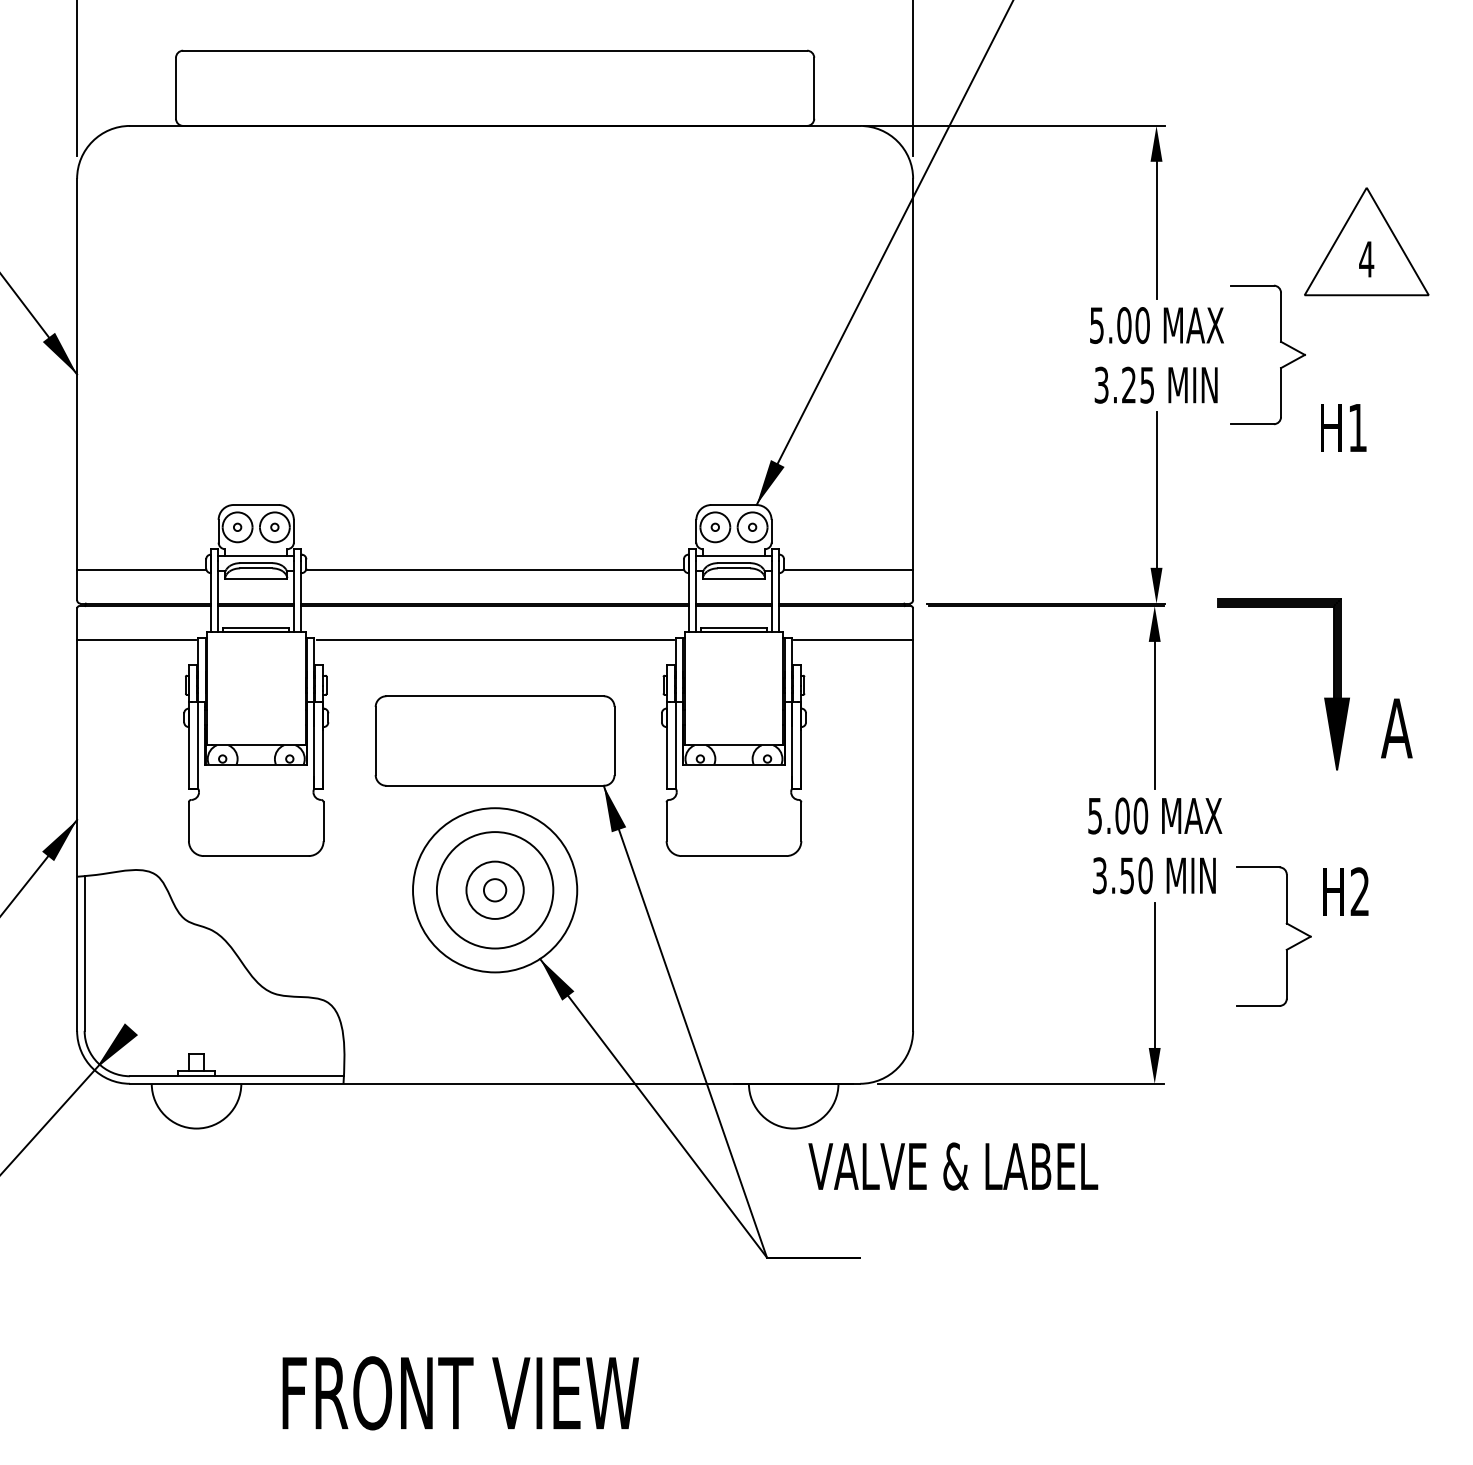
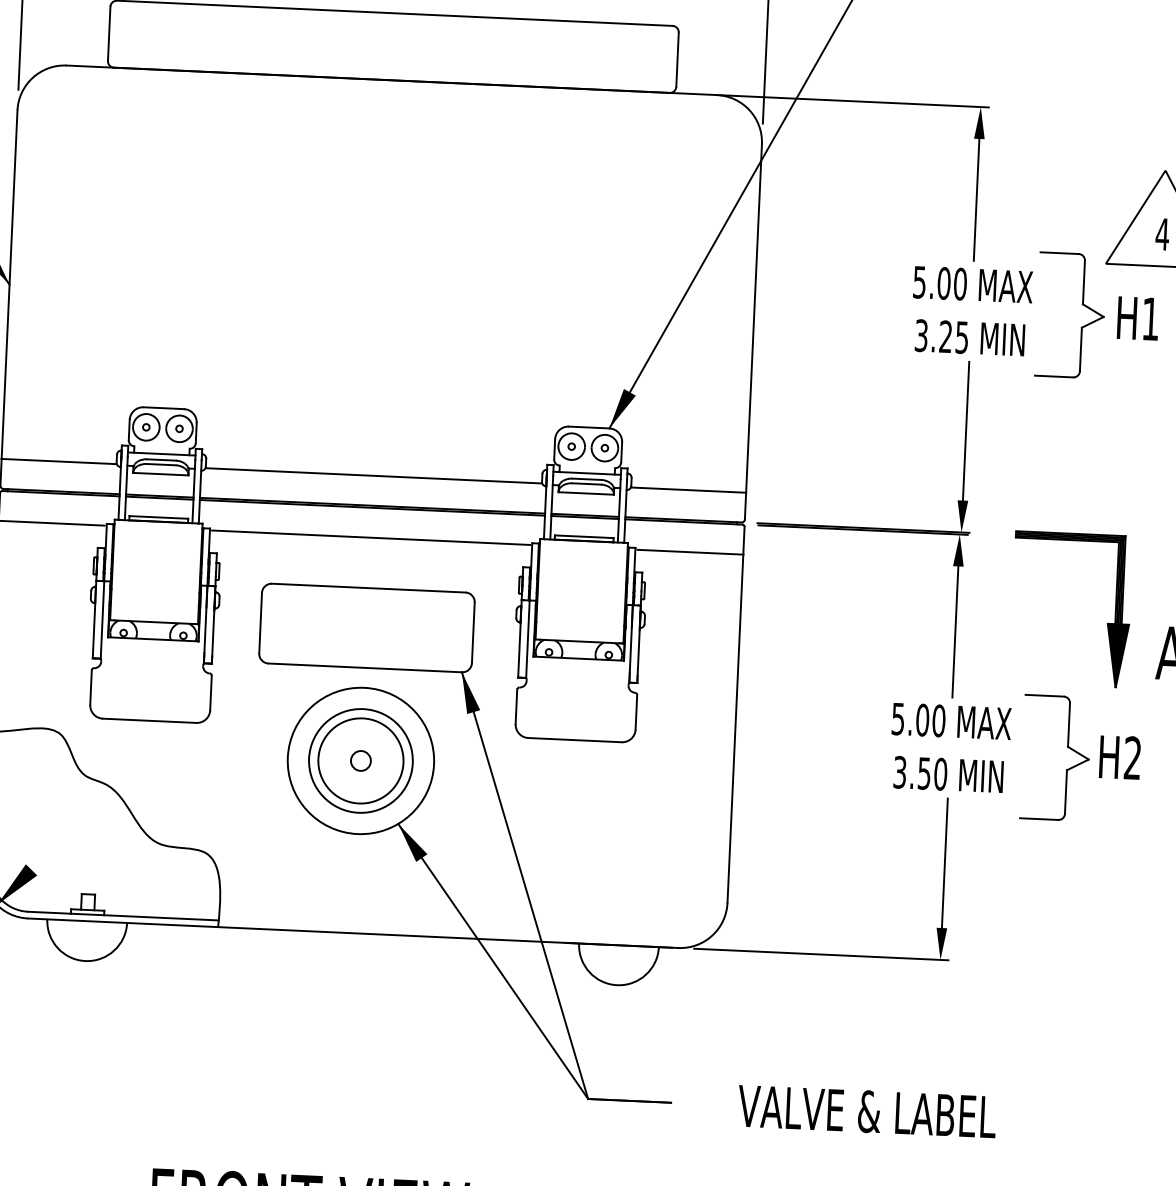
text: (1343, 427) -> (1138, 318), moved
circle: (494, 890) -> (360, 761), size x1.67
text: (1345, 891) -> (1119, 757), moved
part: (1285, 923) -> (1066, 746), moved
text: (953, 1166) -> (867, 1111), moved

